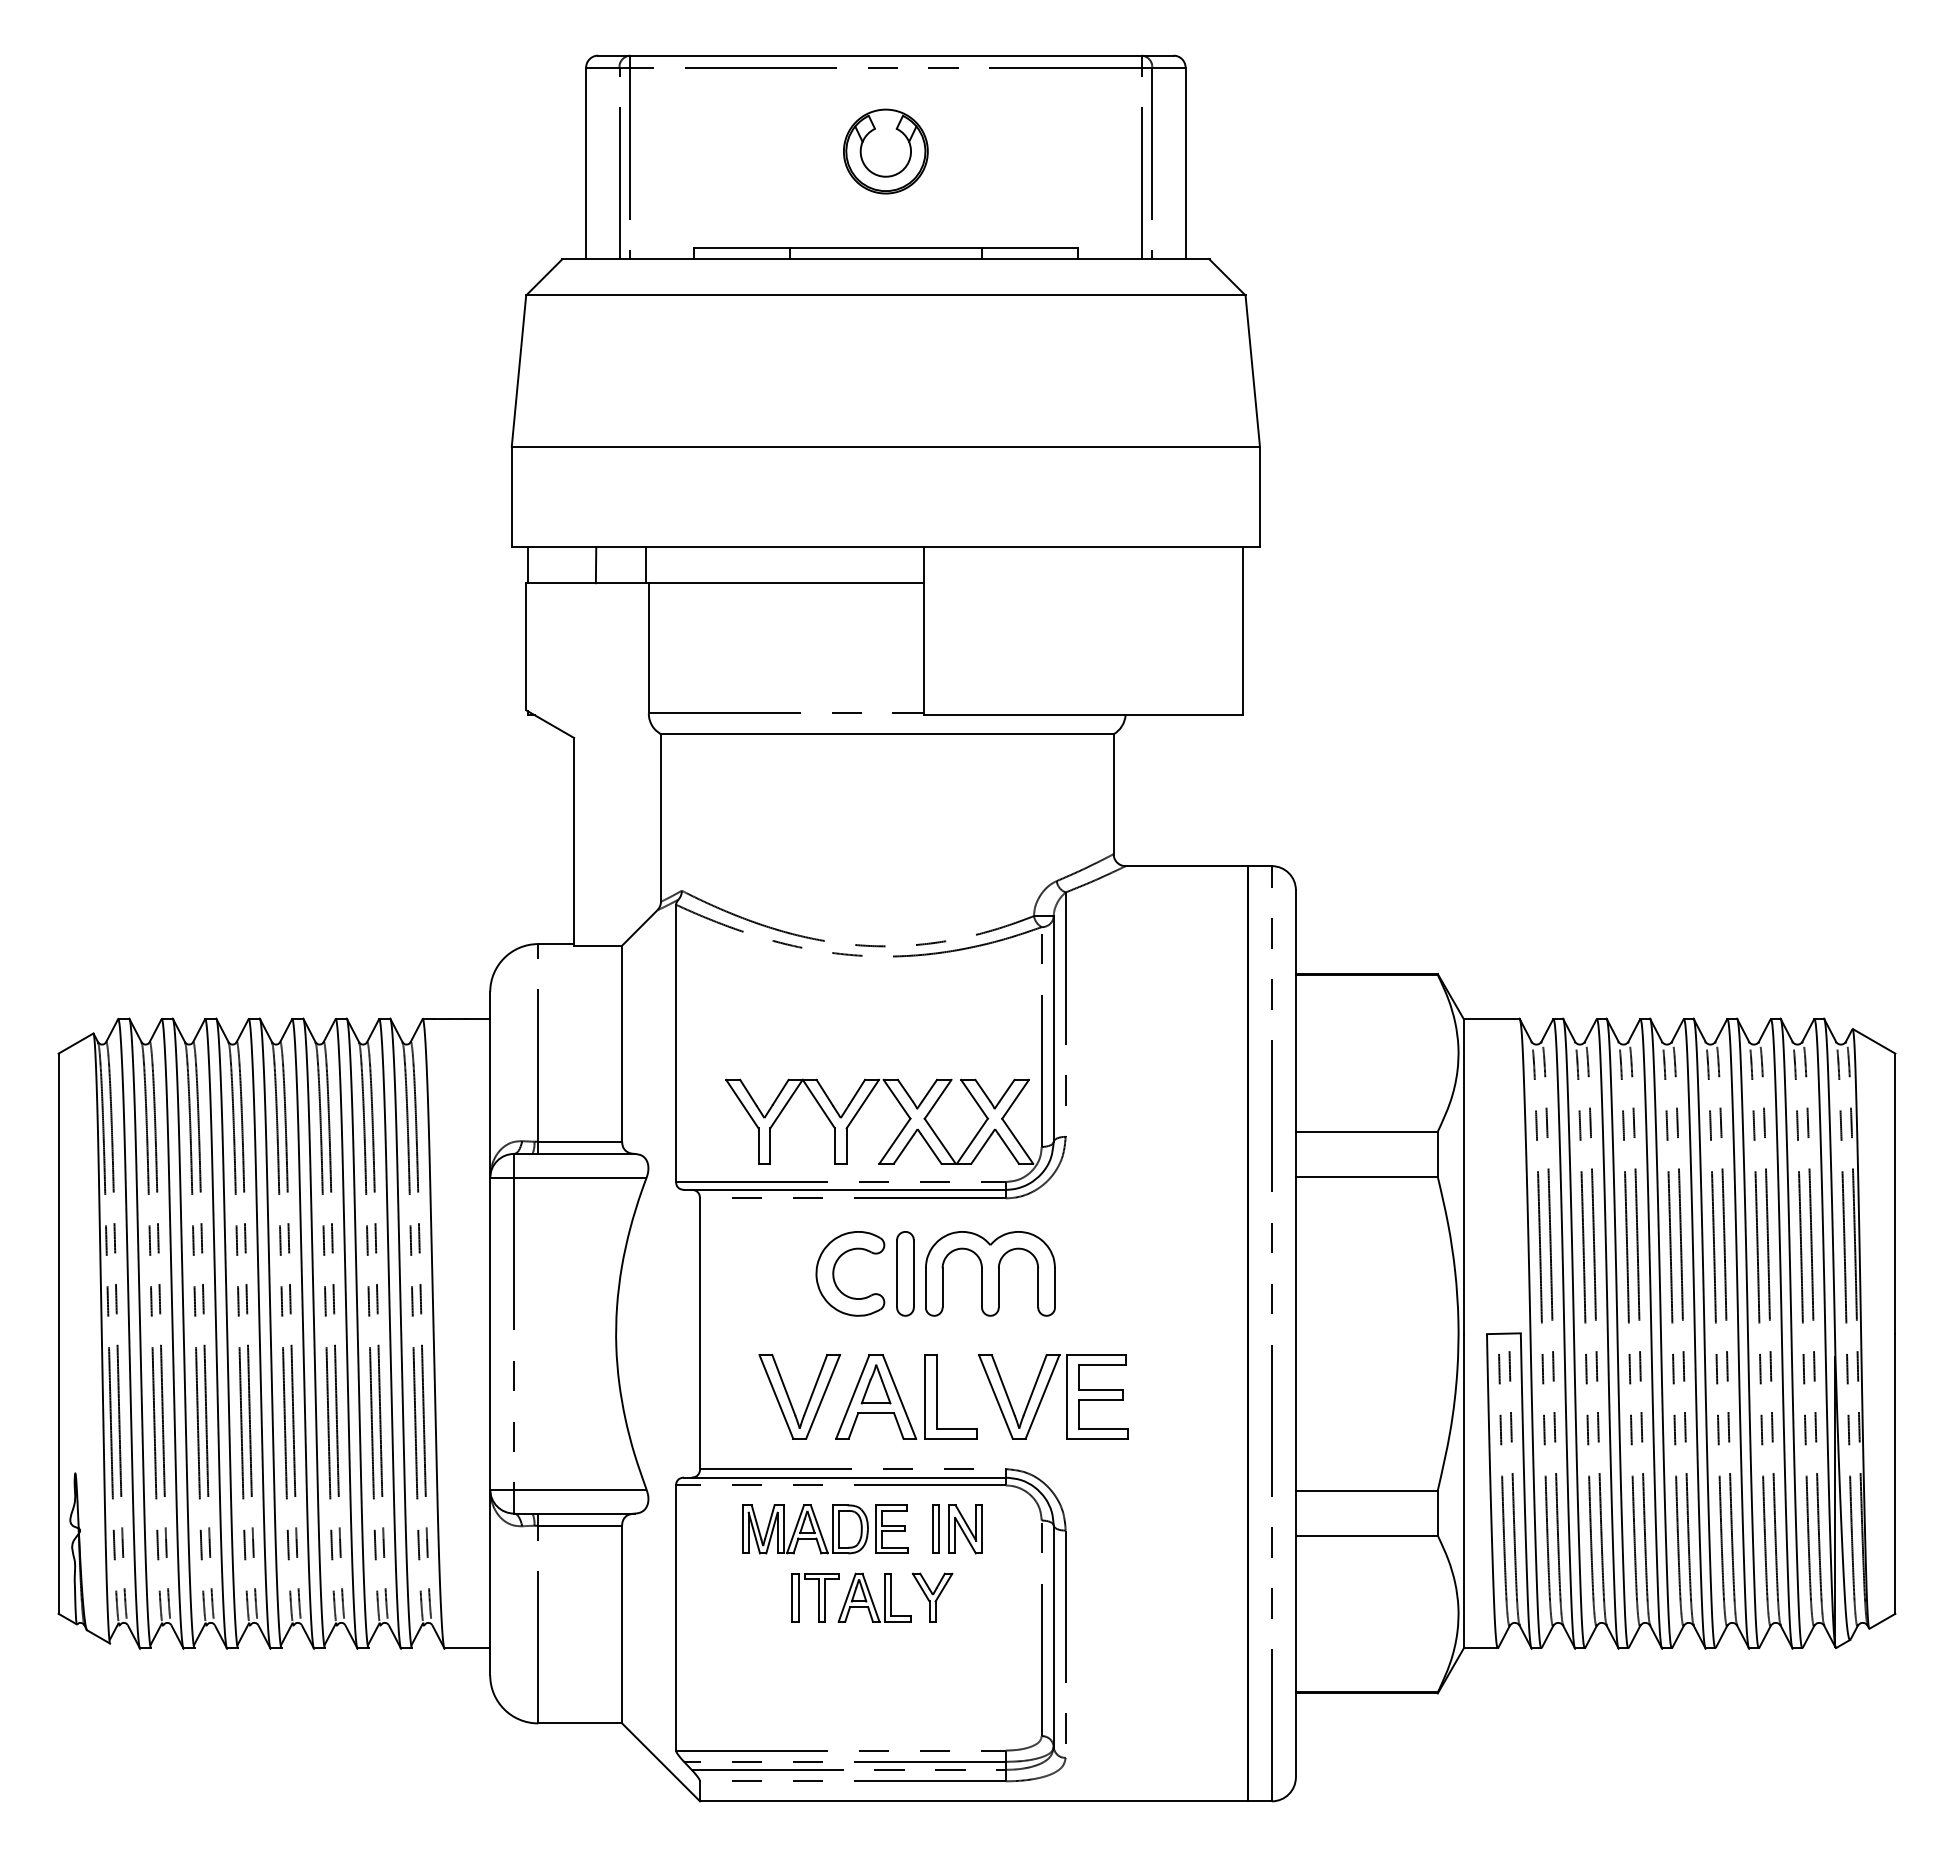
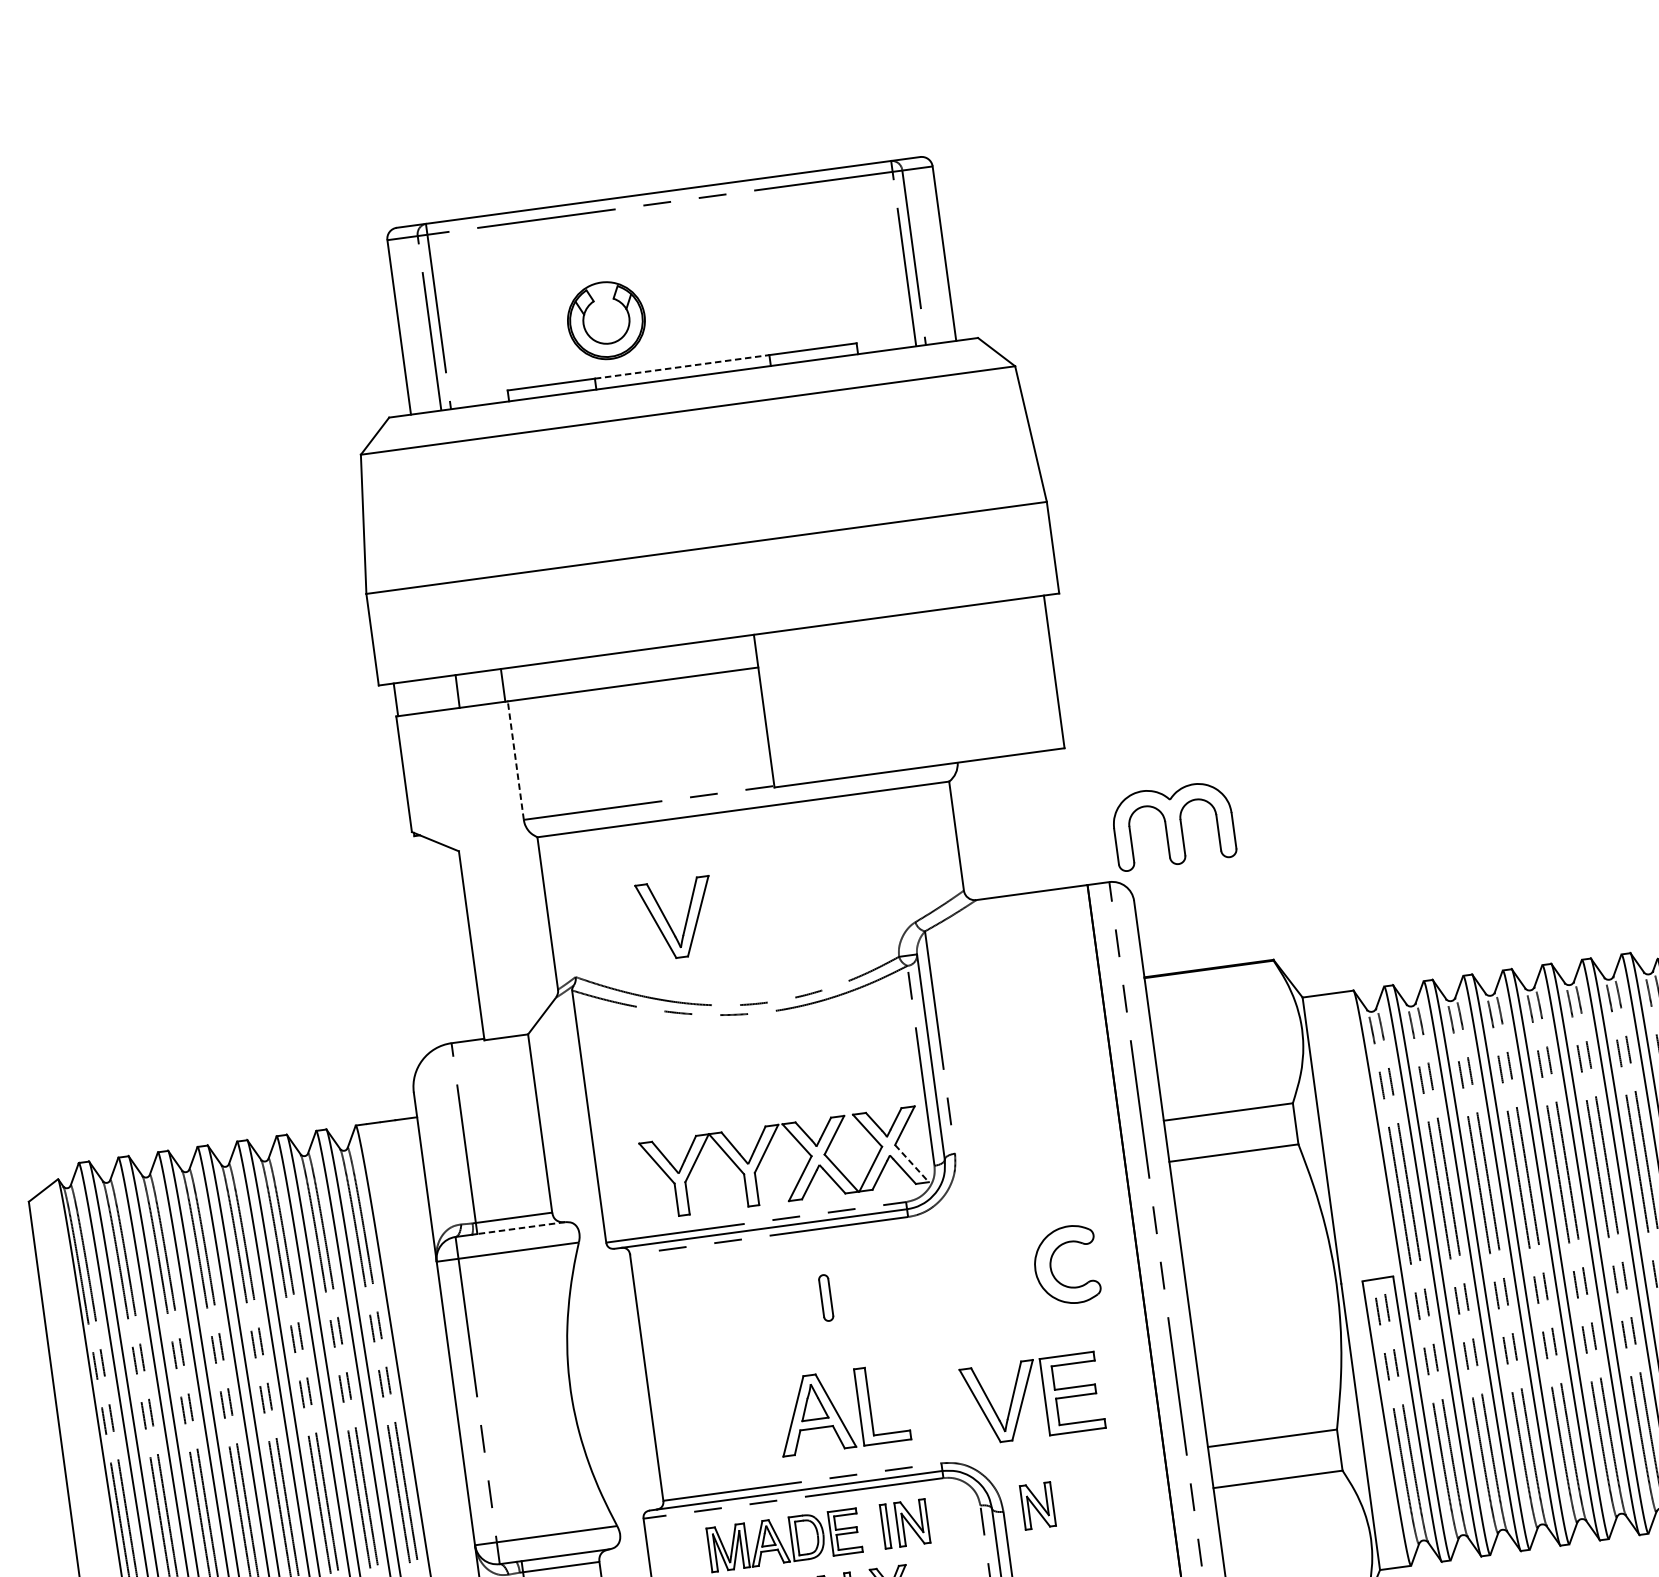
part: (885, 151) -> (606, 320), moved
line: (885, 247) -> (681, 366), solid -> dashed
line: (648, 647) -> (515, 759), solid -> dashed
line: (1018, 1141) -> (912, 1163), solid -> dashed
line: (585, 1153) -> (520, 1227), solid -> dashed
part: (834, 1273) -> (1051, 1267), moved
part: (905, 1273) -> (826, 1297), size x0.6
part: (990, 1273) -> (1173, 825), moved
part: (1045, 1392) -> (1024, 1395), moved
part: (790, 1399) -> (668, 922), moved
part: (1103, 1529) -> (1037, 1506), added

